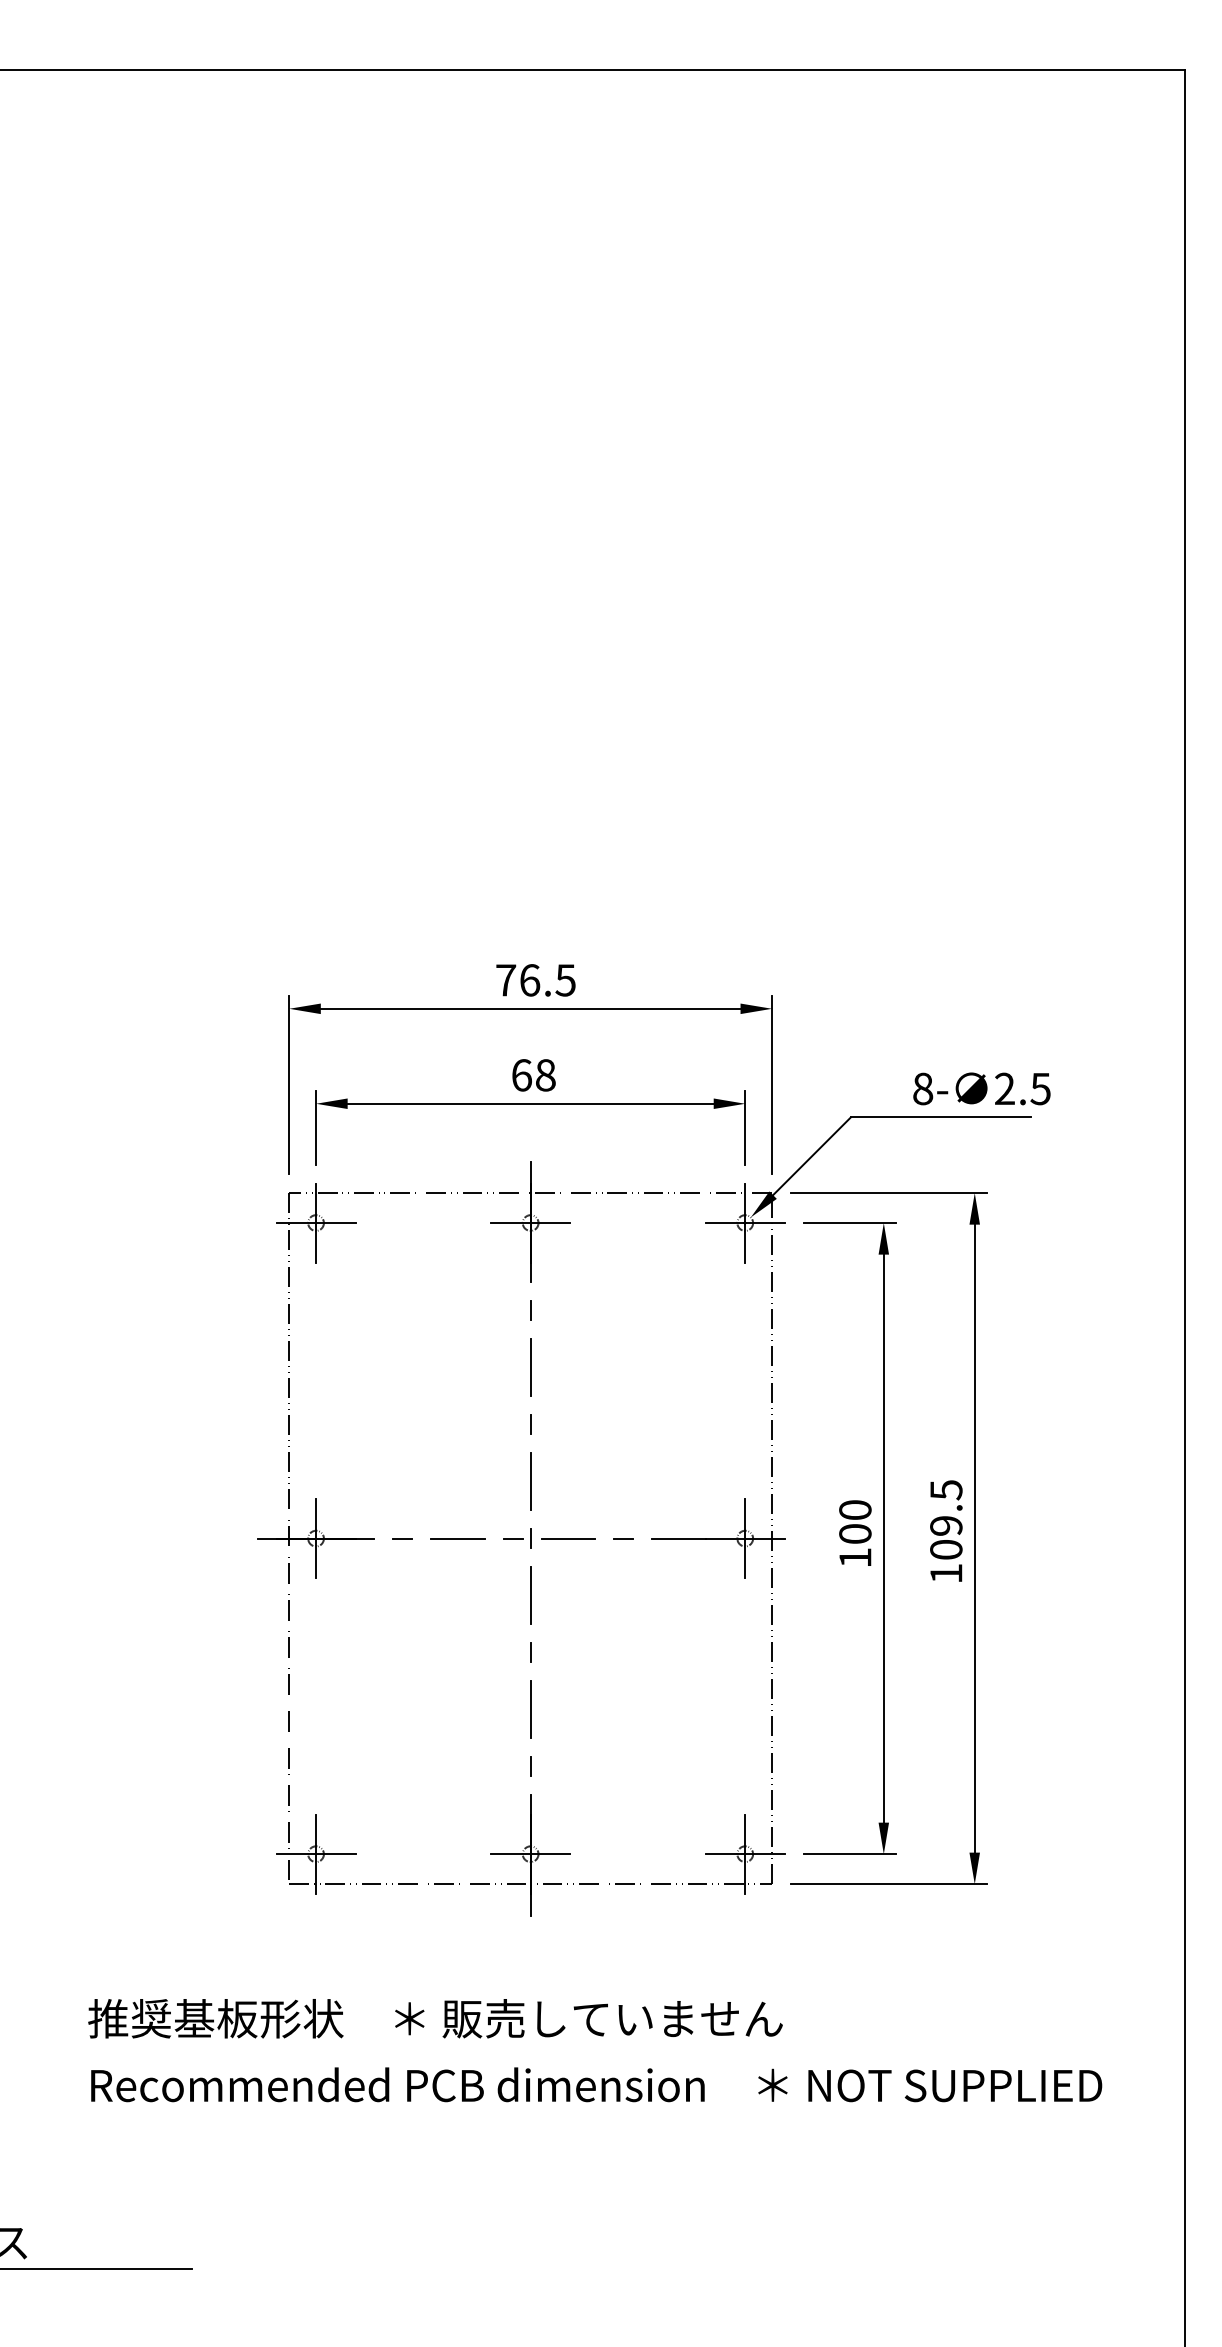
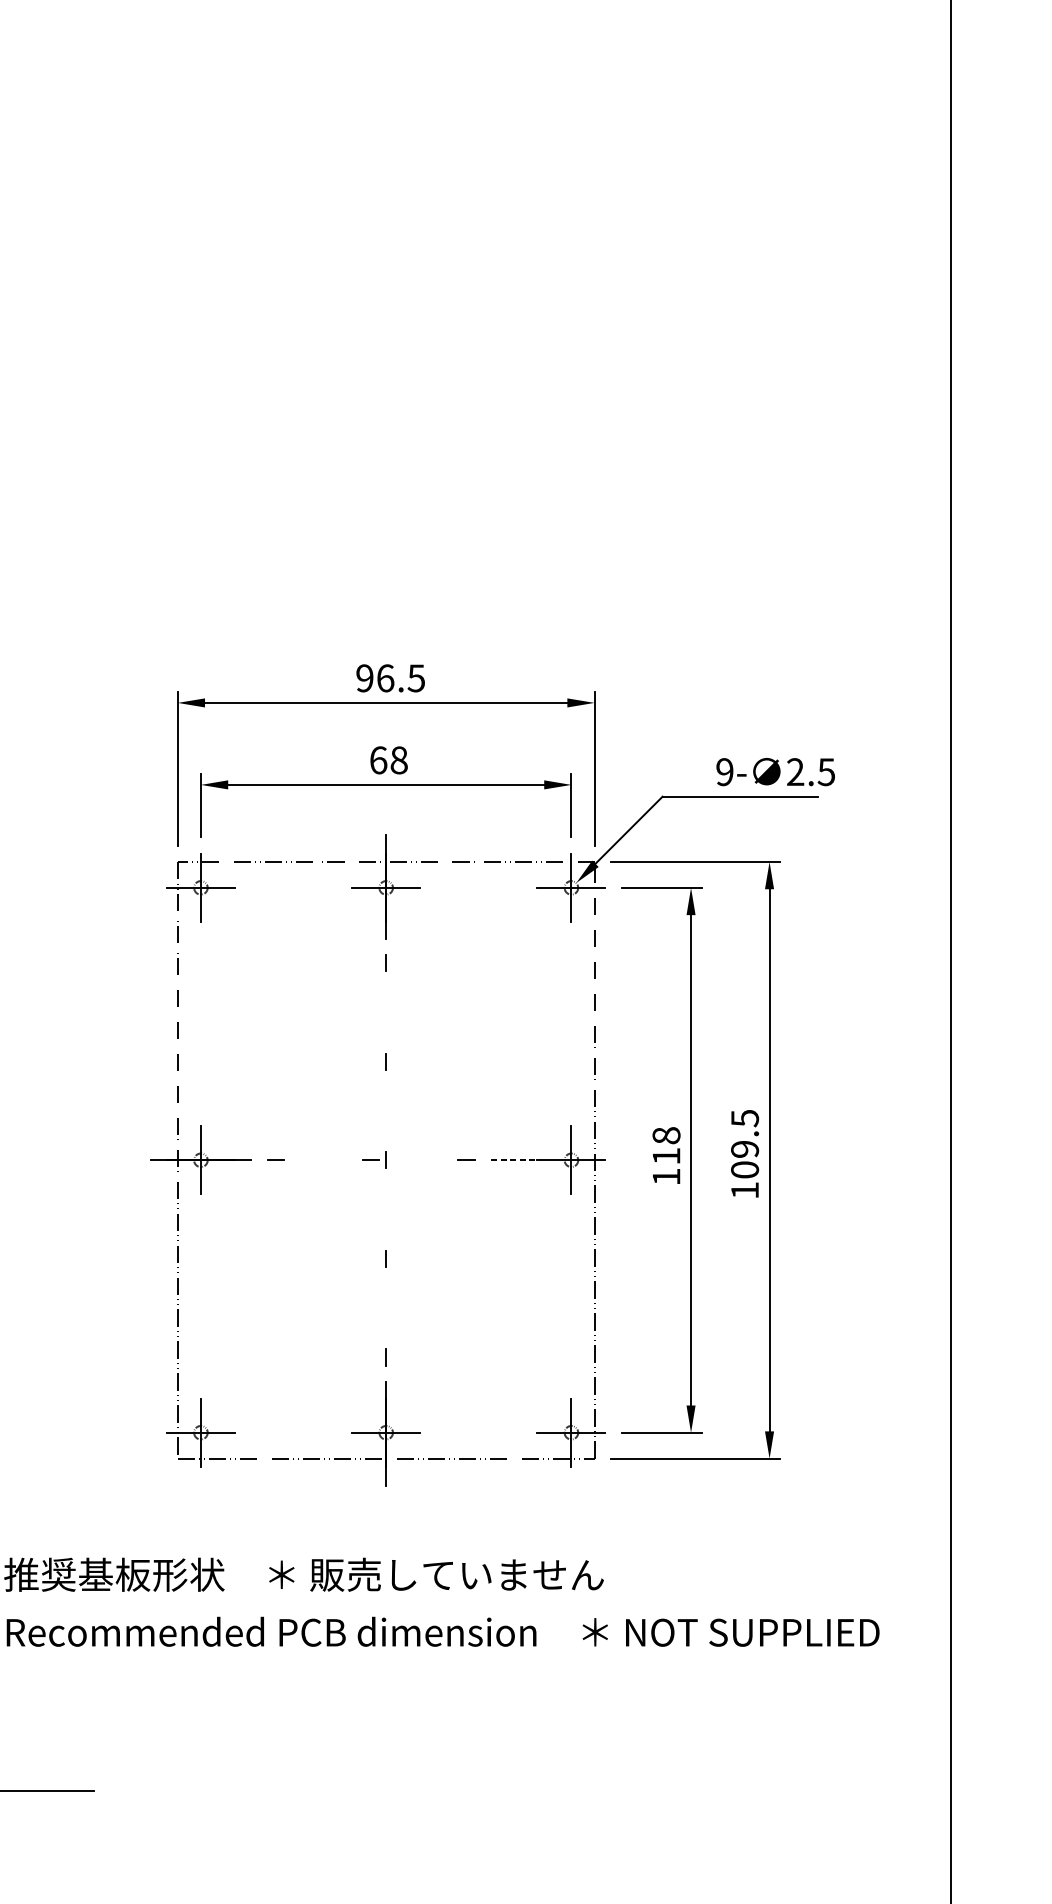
text: (506, 980) -> (365, 678), 76.5 -> 96.5
text: (923, 1088) -> (725, 771), 8- -> 9-
line: (530, 1367) -> (386, 1012), removed
line: (530, 1481) -> (386, 1110), removed
text: (855, 1521) -> (666, 1145), 100 -> 118
line: (457, 1538) -> (323, 1160), removed
line: (568, 1538) -> (418, 1160), removed
line: (678, 1538) -> (513, 1160), solid -> dashed
line: (530, 1595) -> (386, 1209), removed
line: (530, 1709) -> (386, 1307), removed

